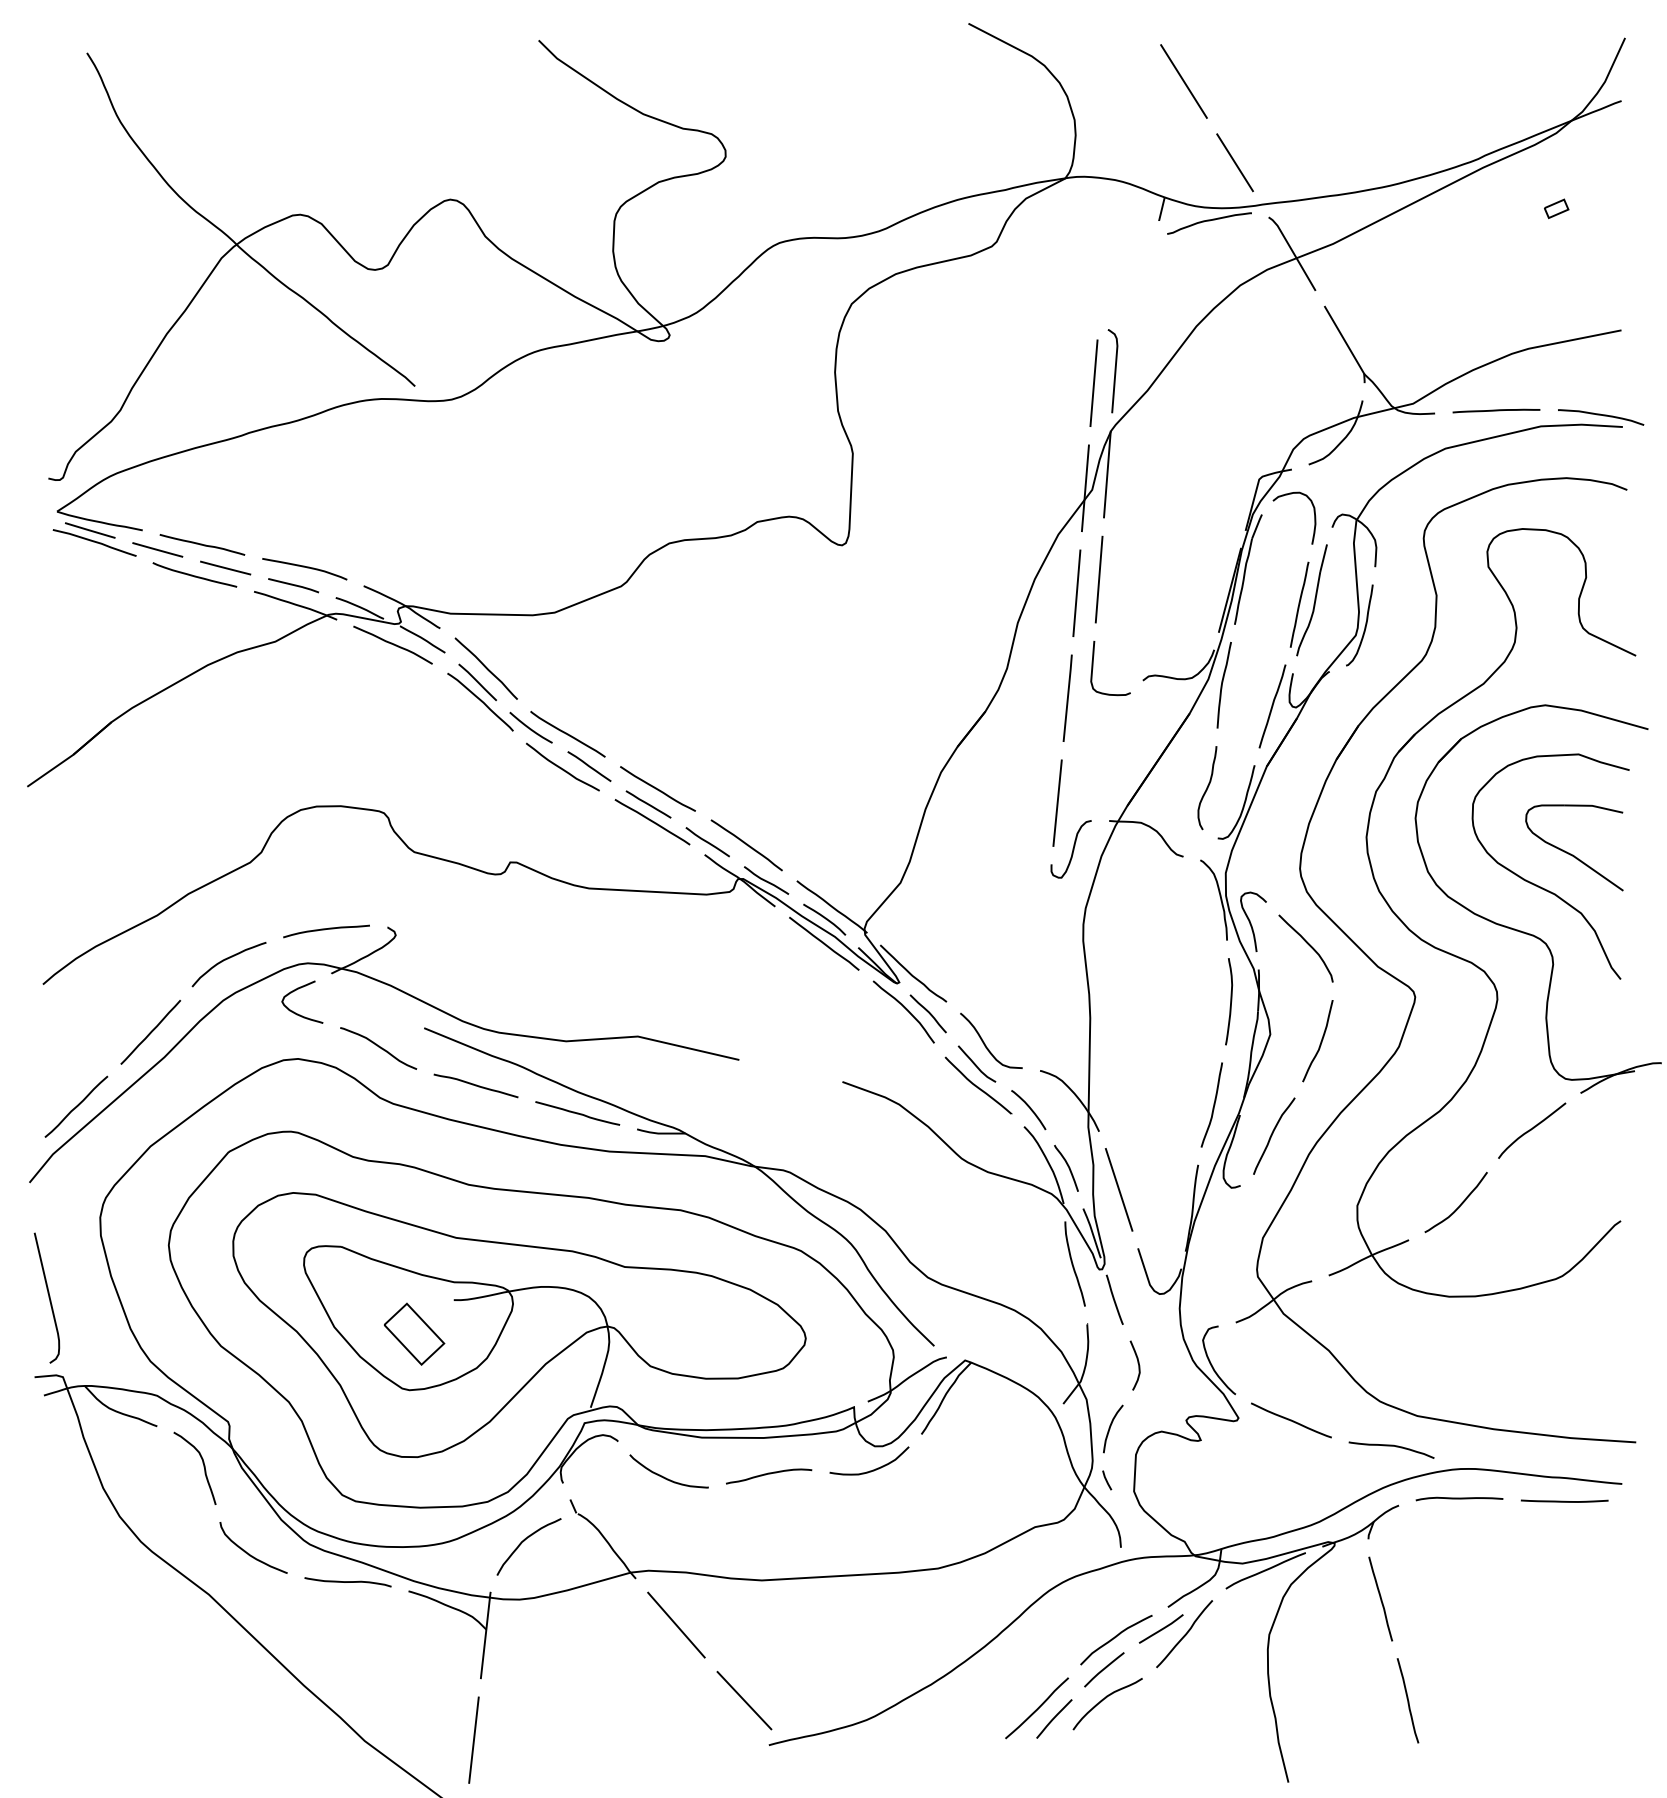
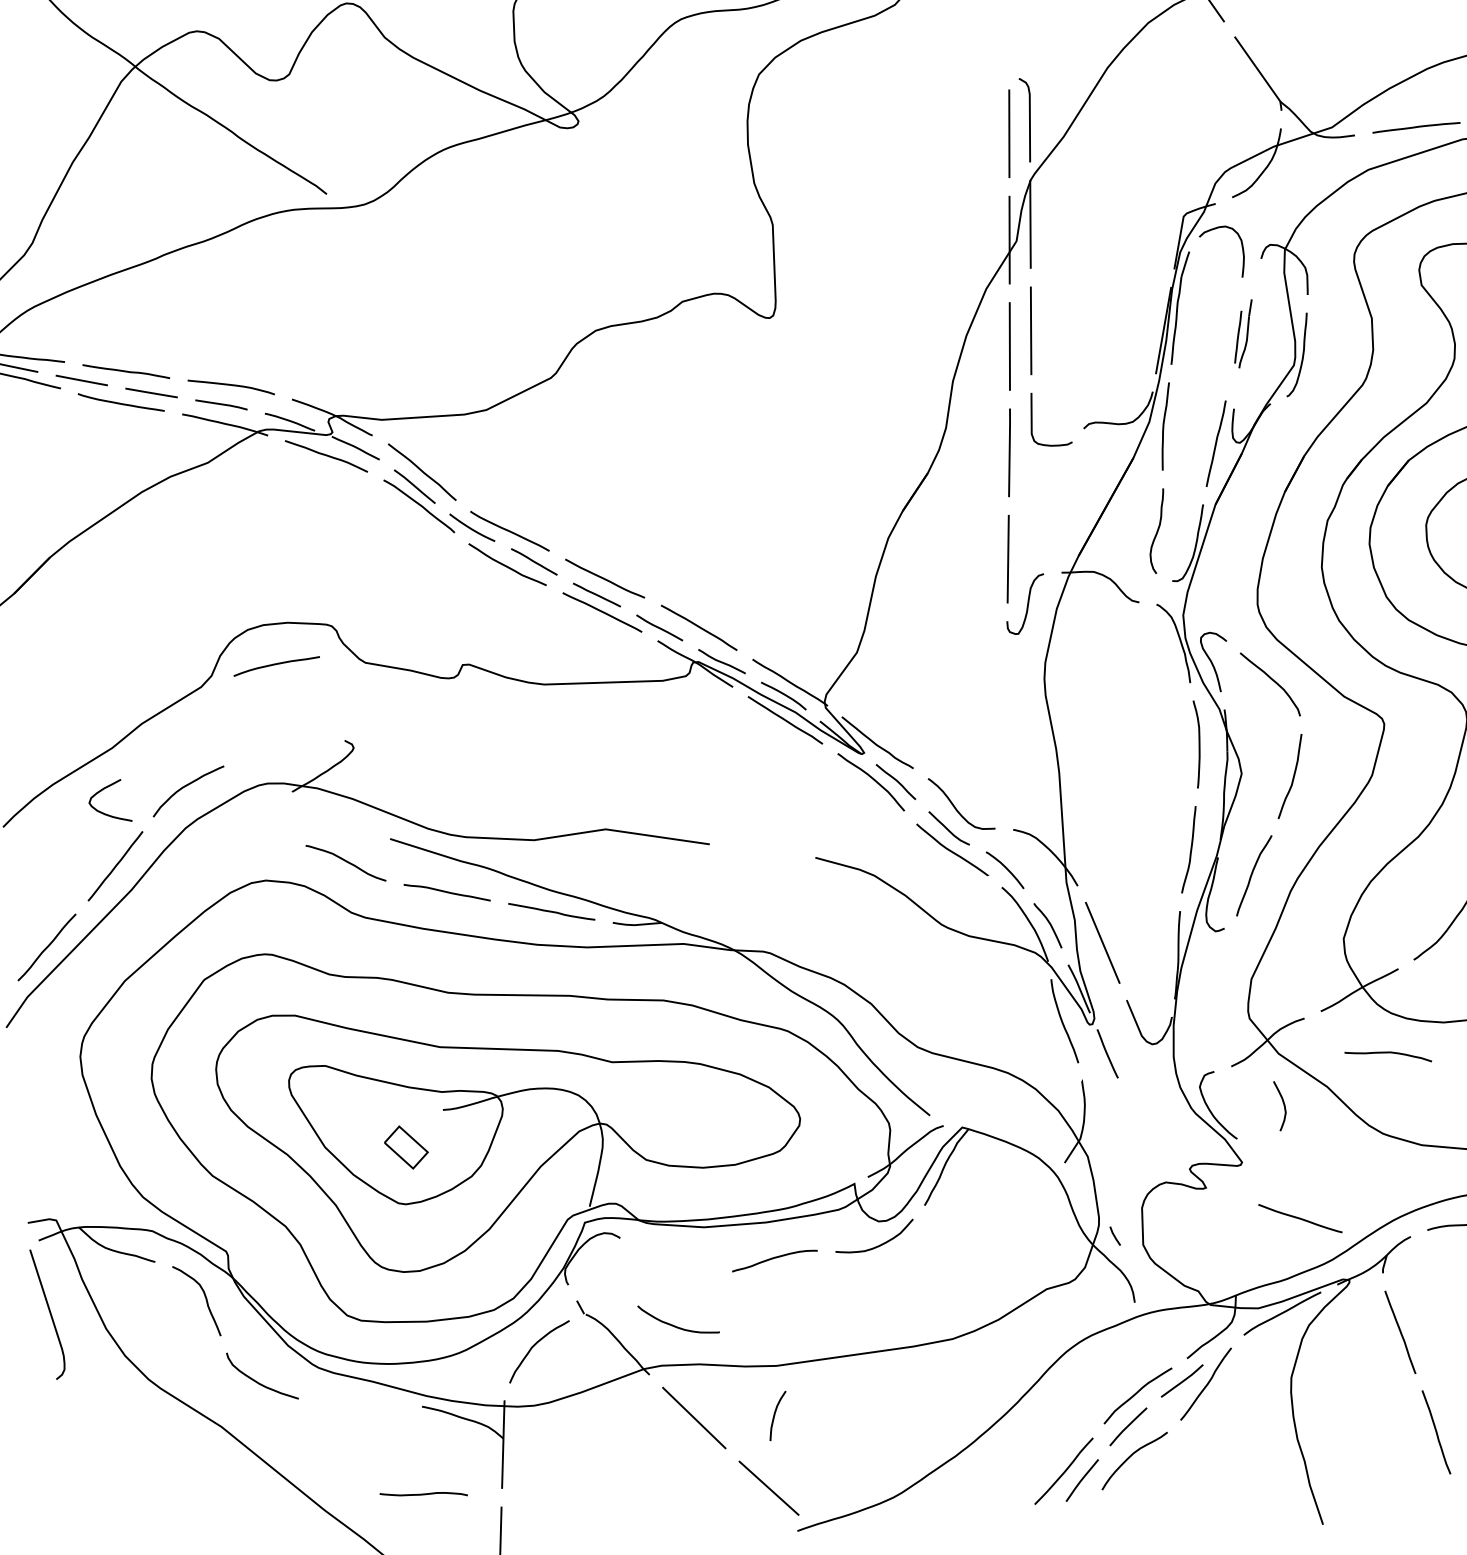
part: (1308, 600) -> (1243, 334), size x0.6
curve: (325, 930) -> (275, 665), moved
curve: (296, 990) -> (102, 790), moved
curve: (48, 1297) -> (49, 1313), moved
part: (414, 1333) -> (406, 1146), size x0.7
curve: (1137, 1363) -> (1282, 1103), moved
line: (1291, 1420) -> (1300, 1218), moved
curve: (1111, 1426) -> (775, 1413), moved
curve: (1391, 1446) -> (1387, 1053), moved
curve: (666, 1477) -> (676, 1325), moved
curve: (347, 1582) -> (423, 1494), moved

